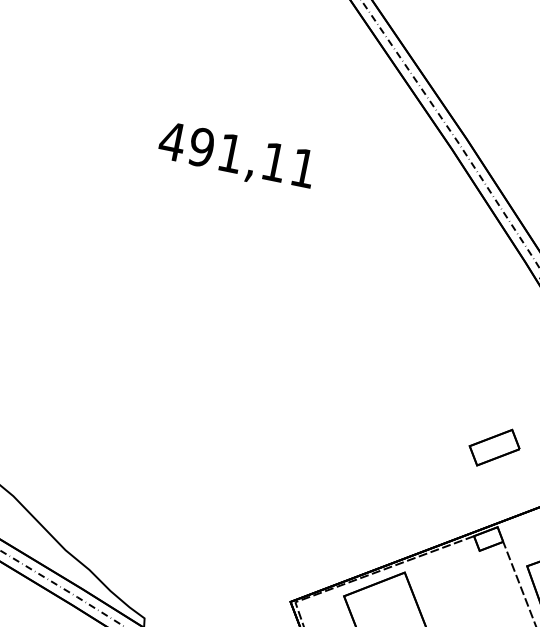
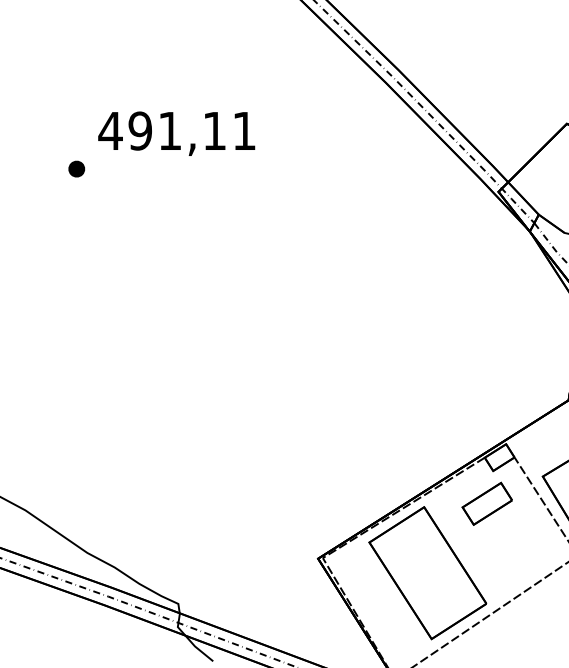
part: (131, 171) -> (76, 168), added
part: (493, 447) -> (486, 503), moved

